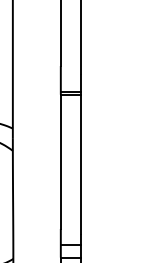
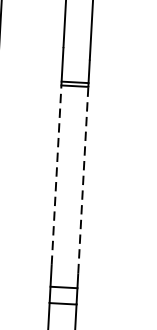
line: (60, 161) -> (56, 174), solid -> dashed
line: (80, 164) -> (82, 180), solid -> dashed

